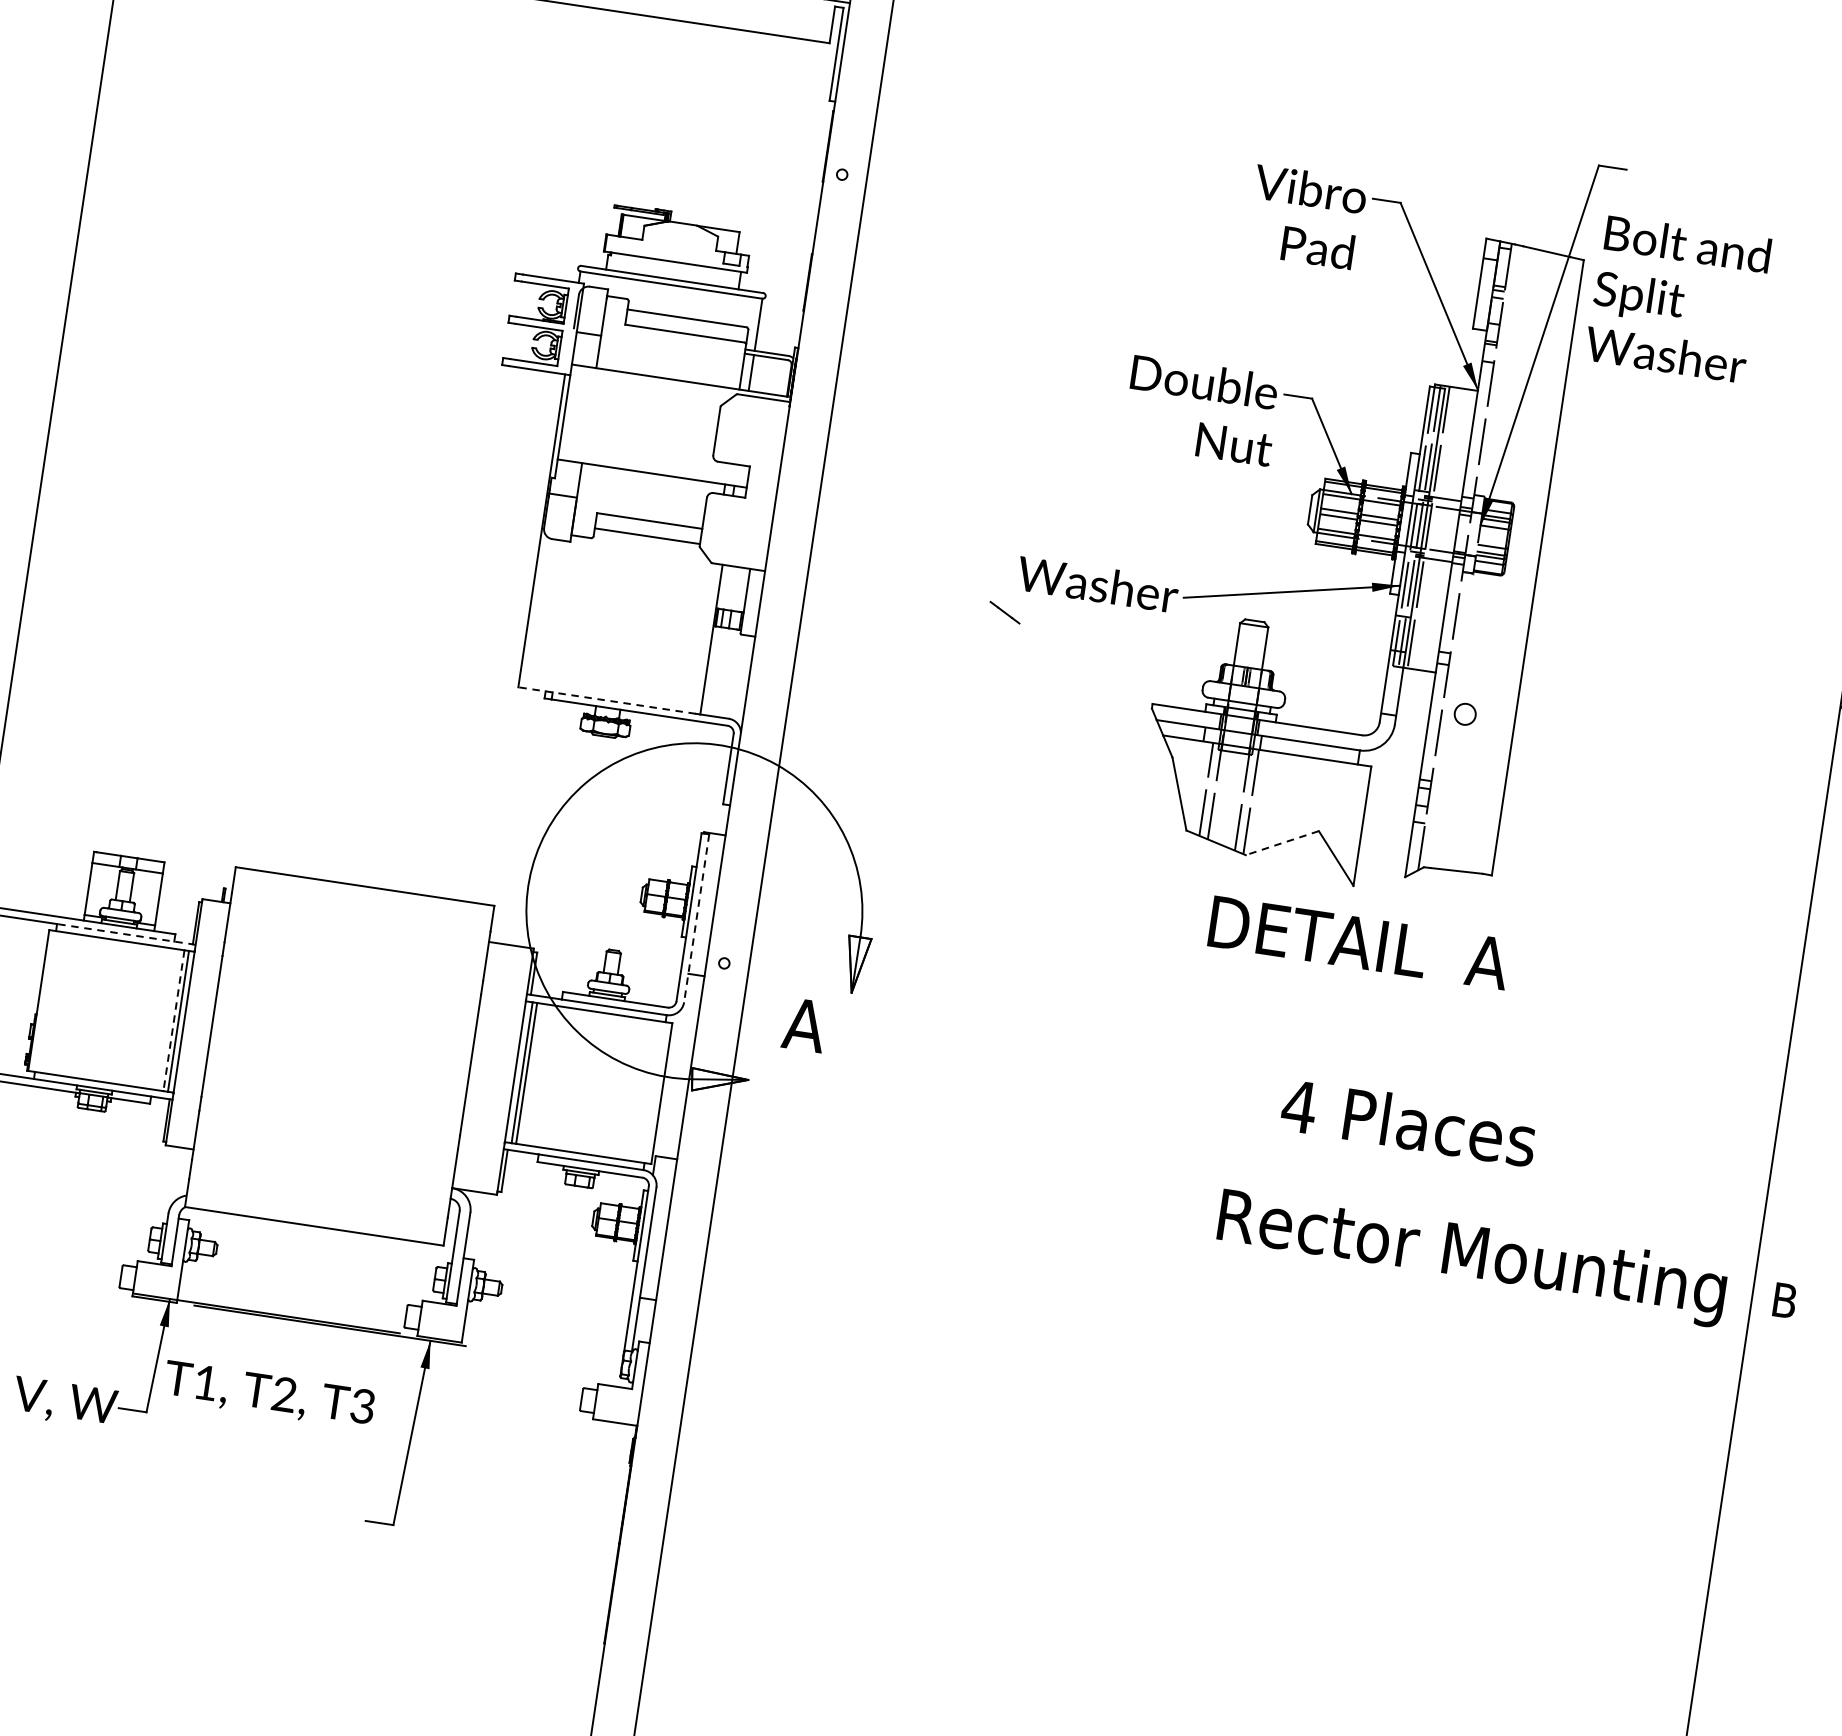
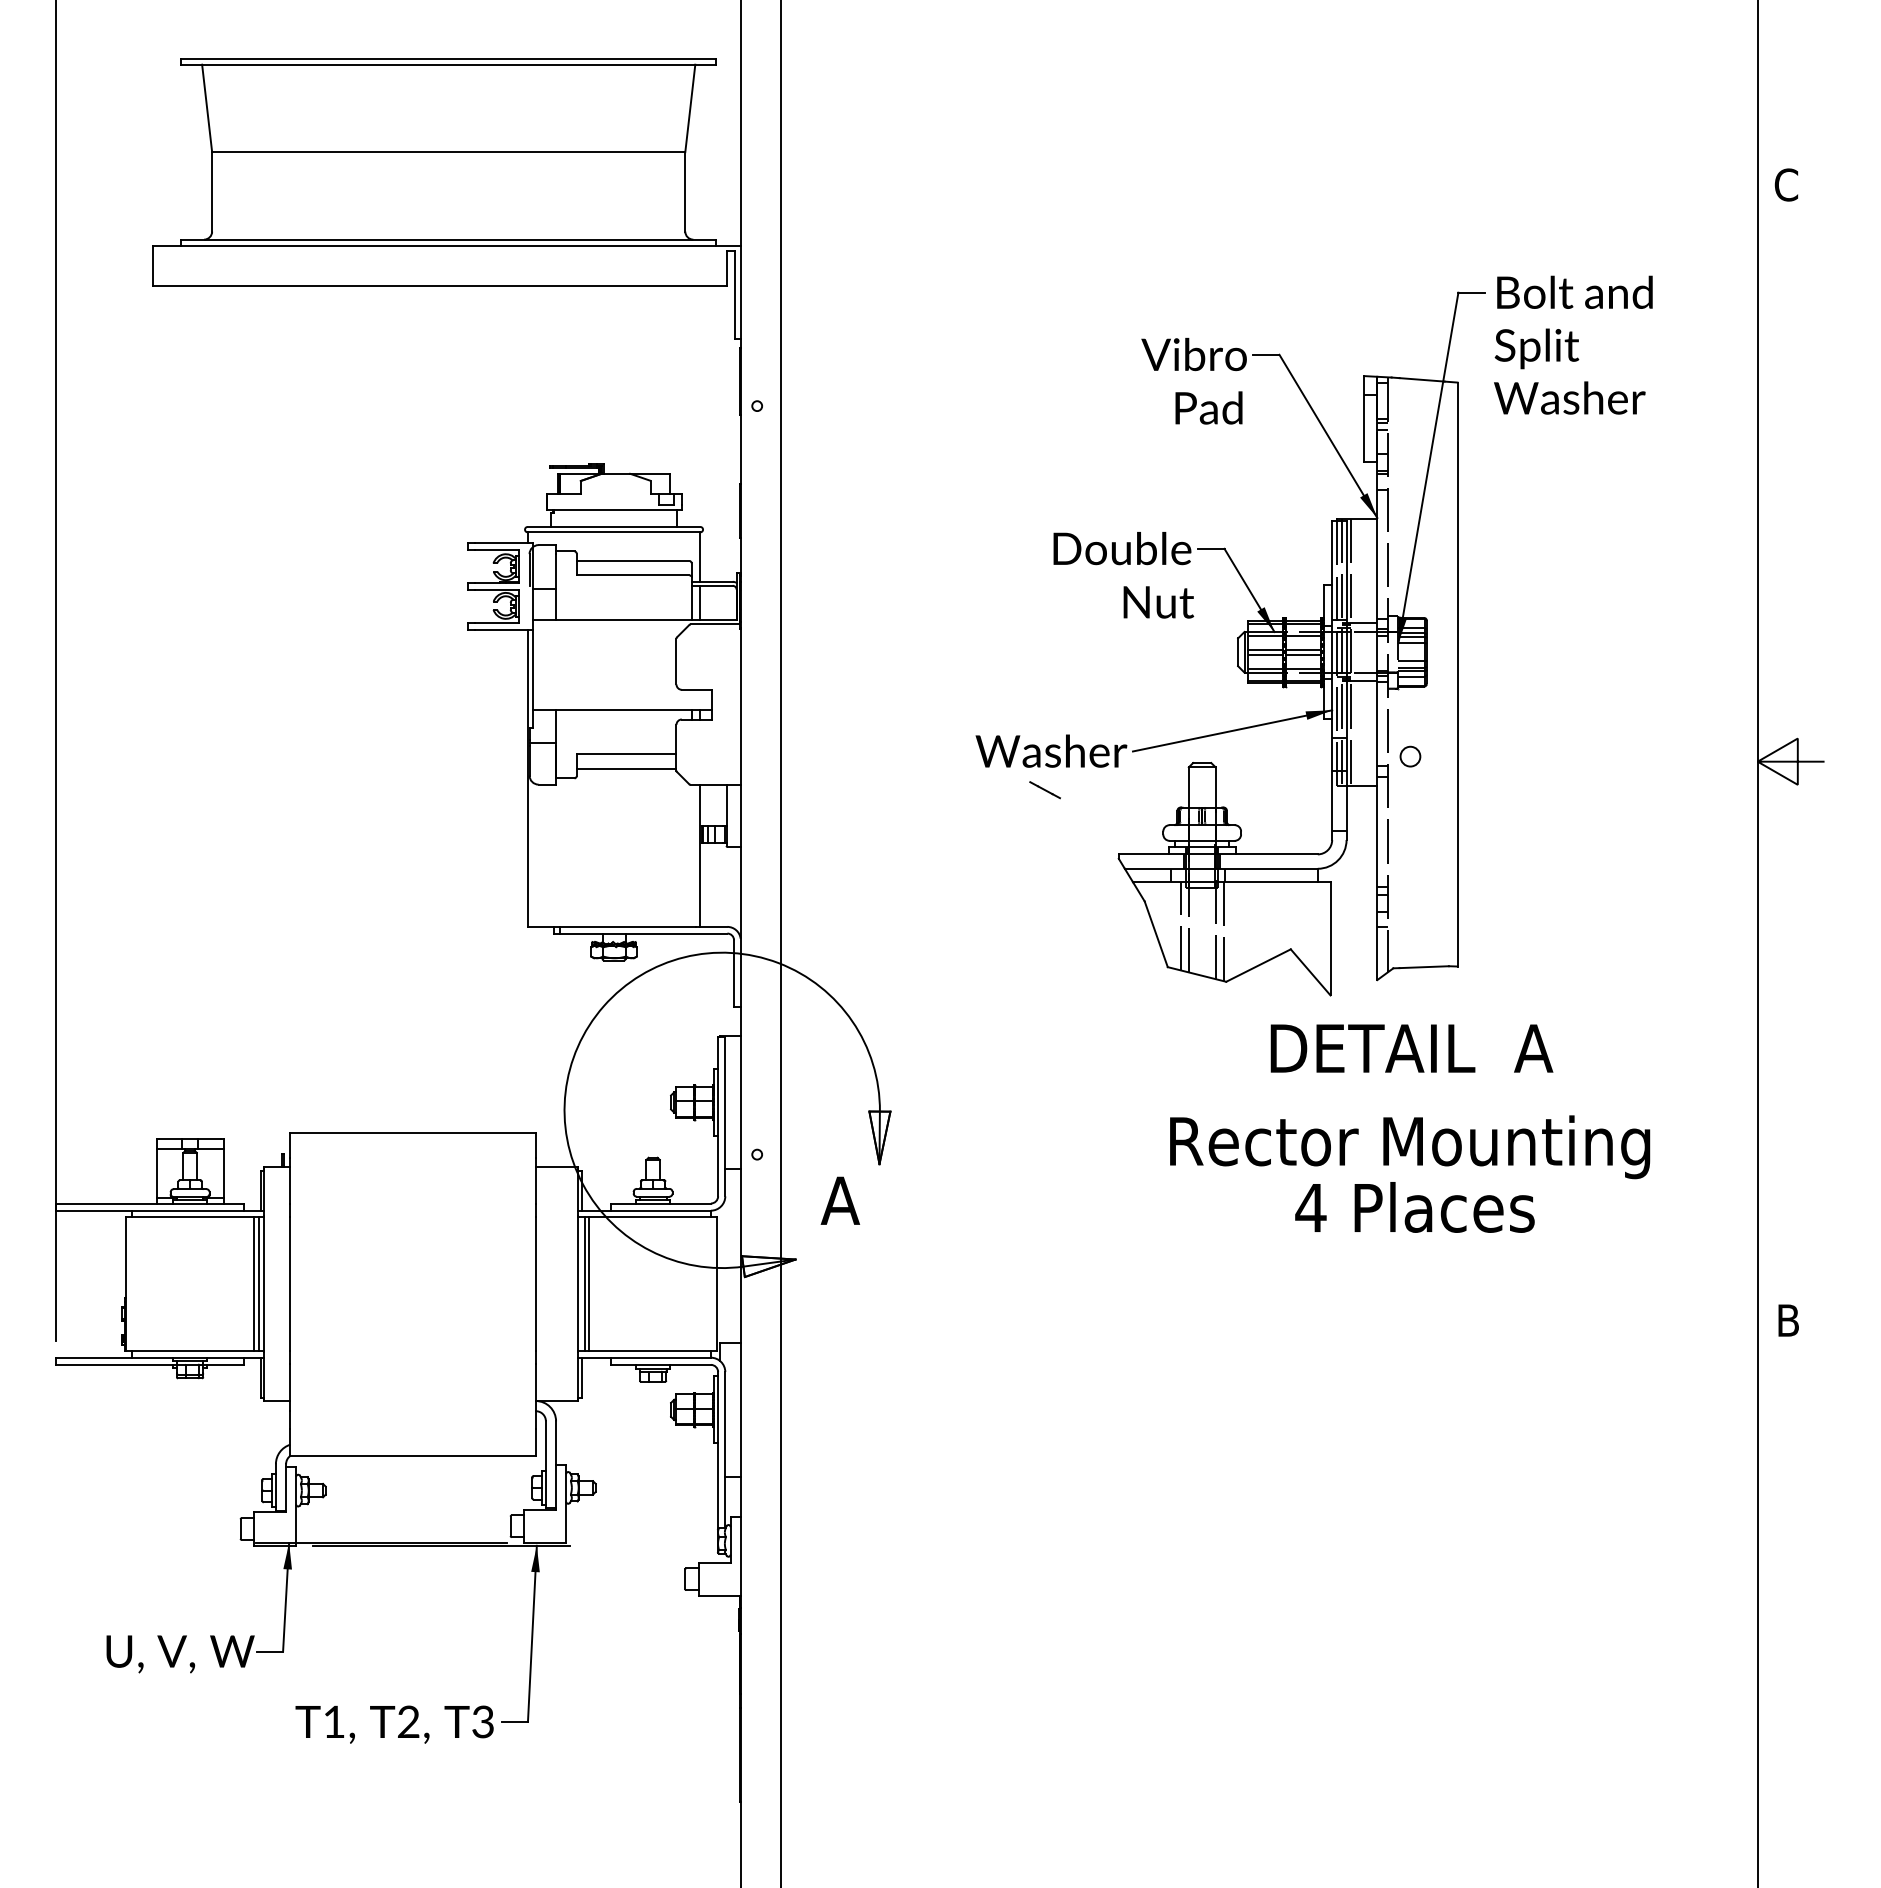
text: (1678, 298) -> (1573, 344), moved
line: (1004, 612) -> (1044, 790), moved
line: (606, 700) -> (611, 926), dashed -> solid
circle: (1465, 714) -> (1410, 756), moved
line: (1282, 843) -> (1258, 965), dashed -> solid
line: (696, 918) -> (725, 1116), dashed -> solid
line: (126, 934) -> (198, 1210), dashed -> solid
text: (1358, 942) -> (1411, 1048), moved
line: (174, 1021) -> (254, 1284), dashed -> solid
text: (1472, 1258) -> (1410, 1147), moved
text: (269, 1395) -> (394, 1724), moved

